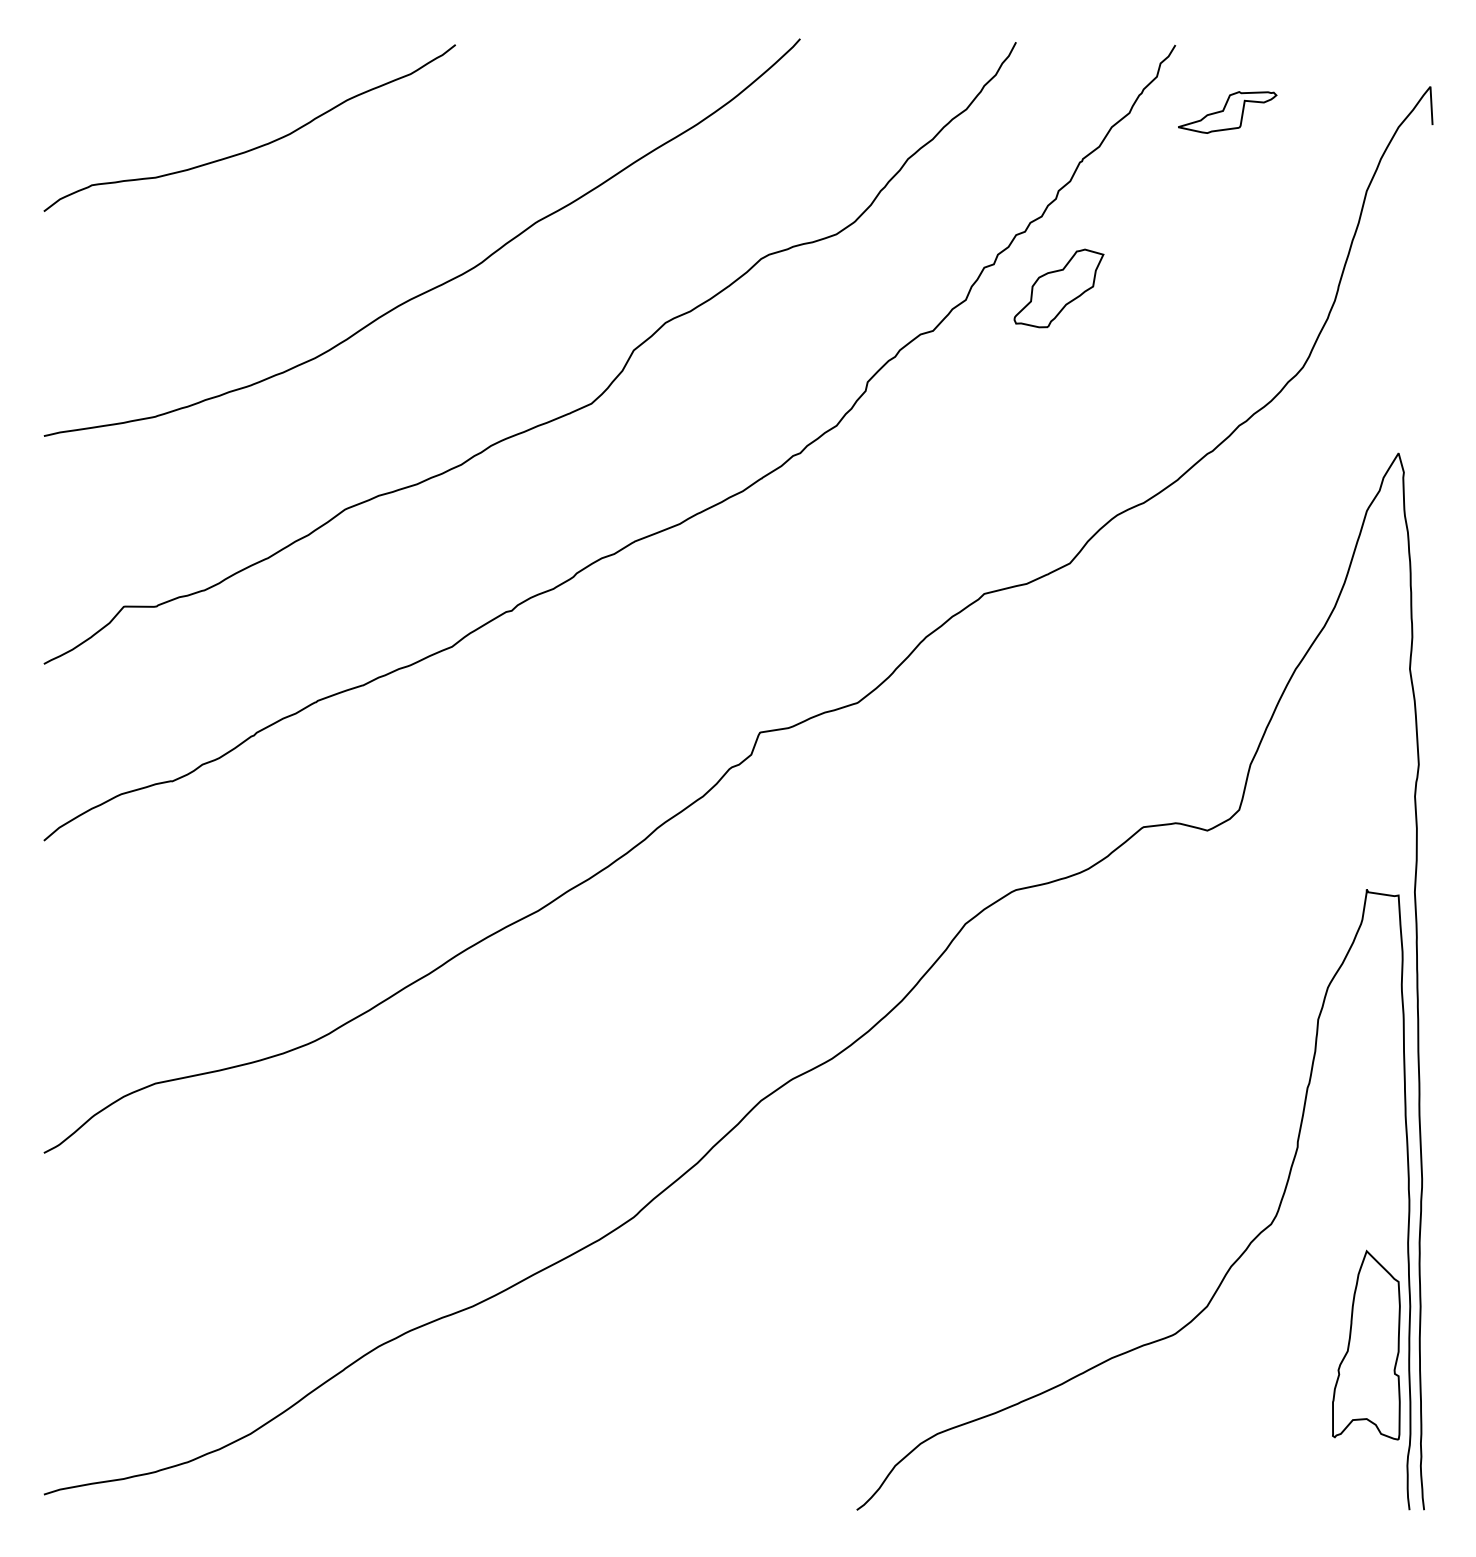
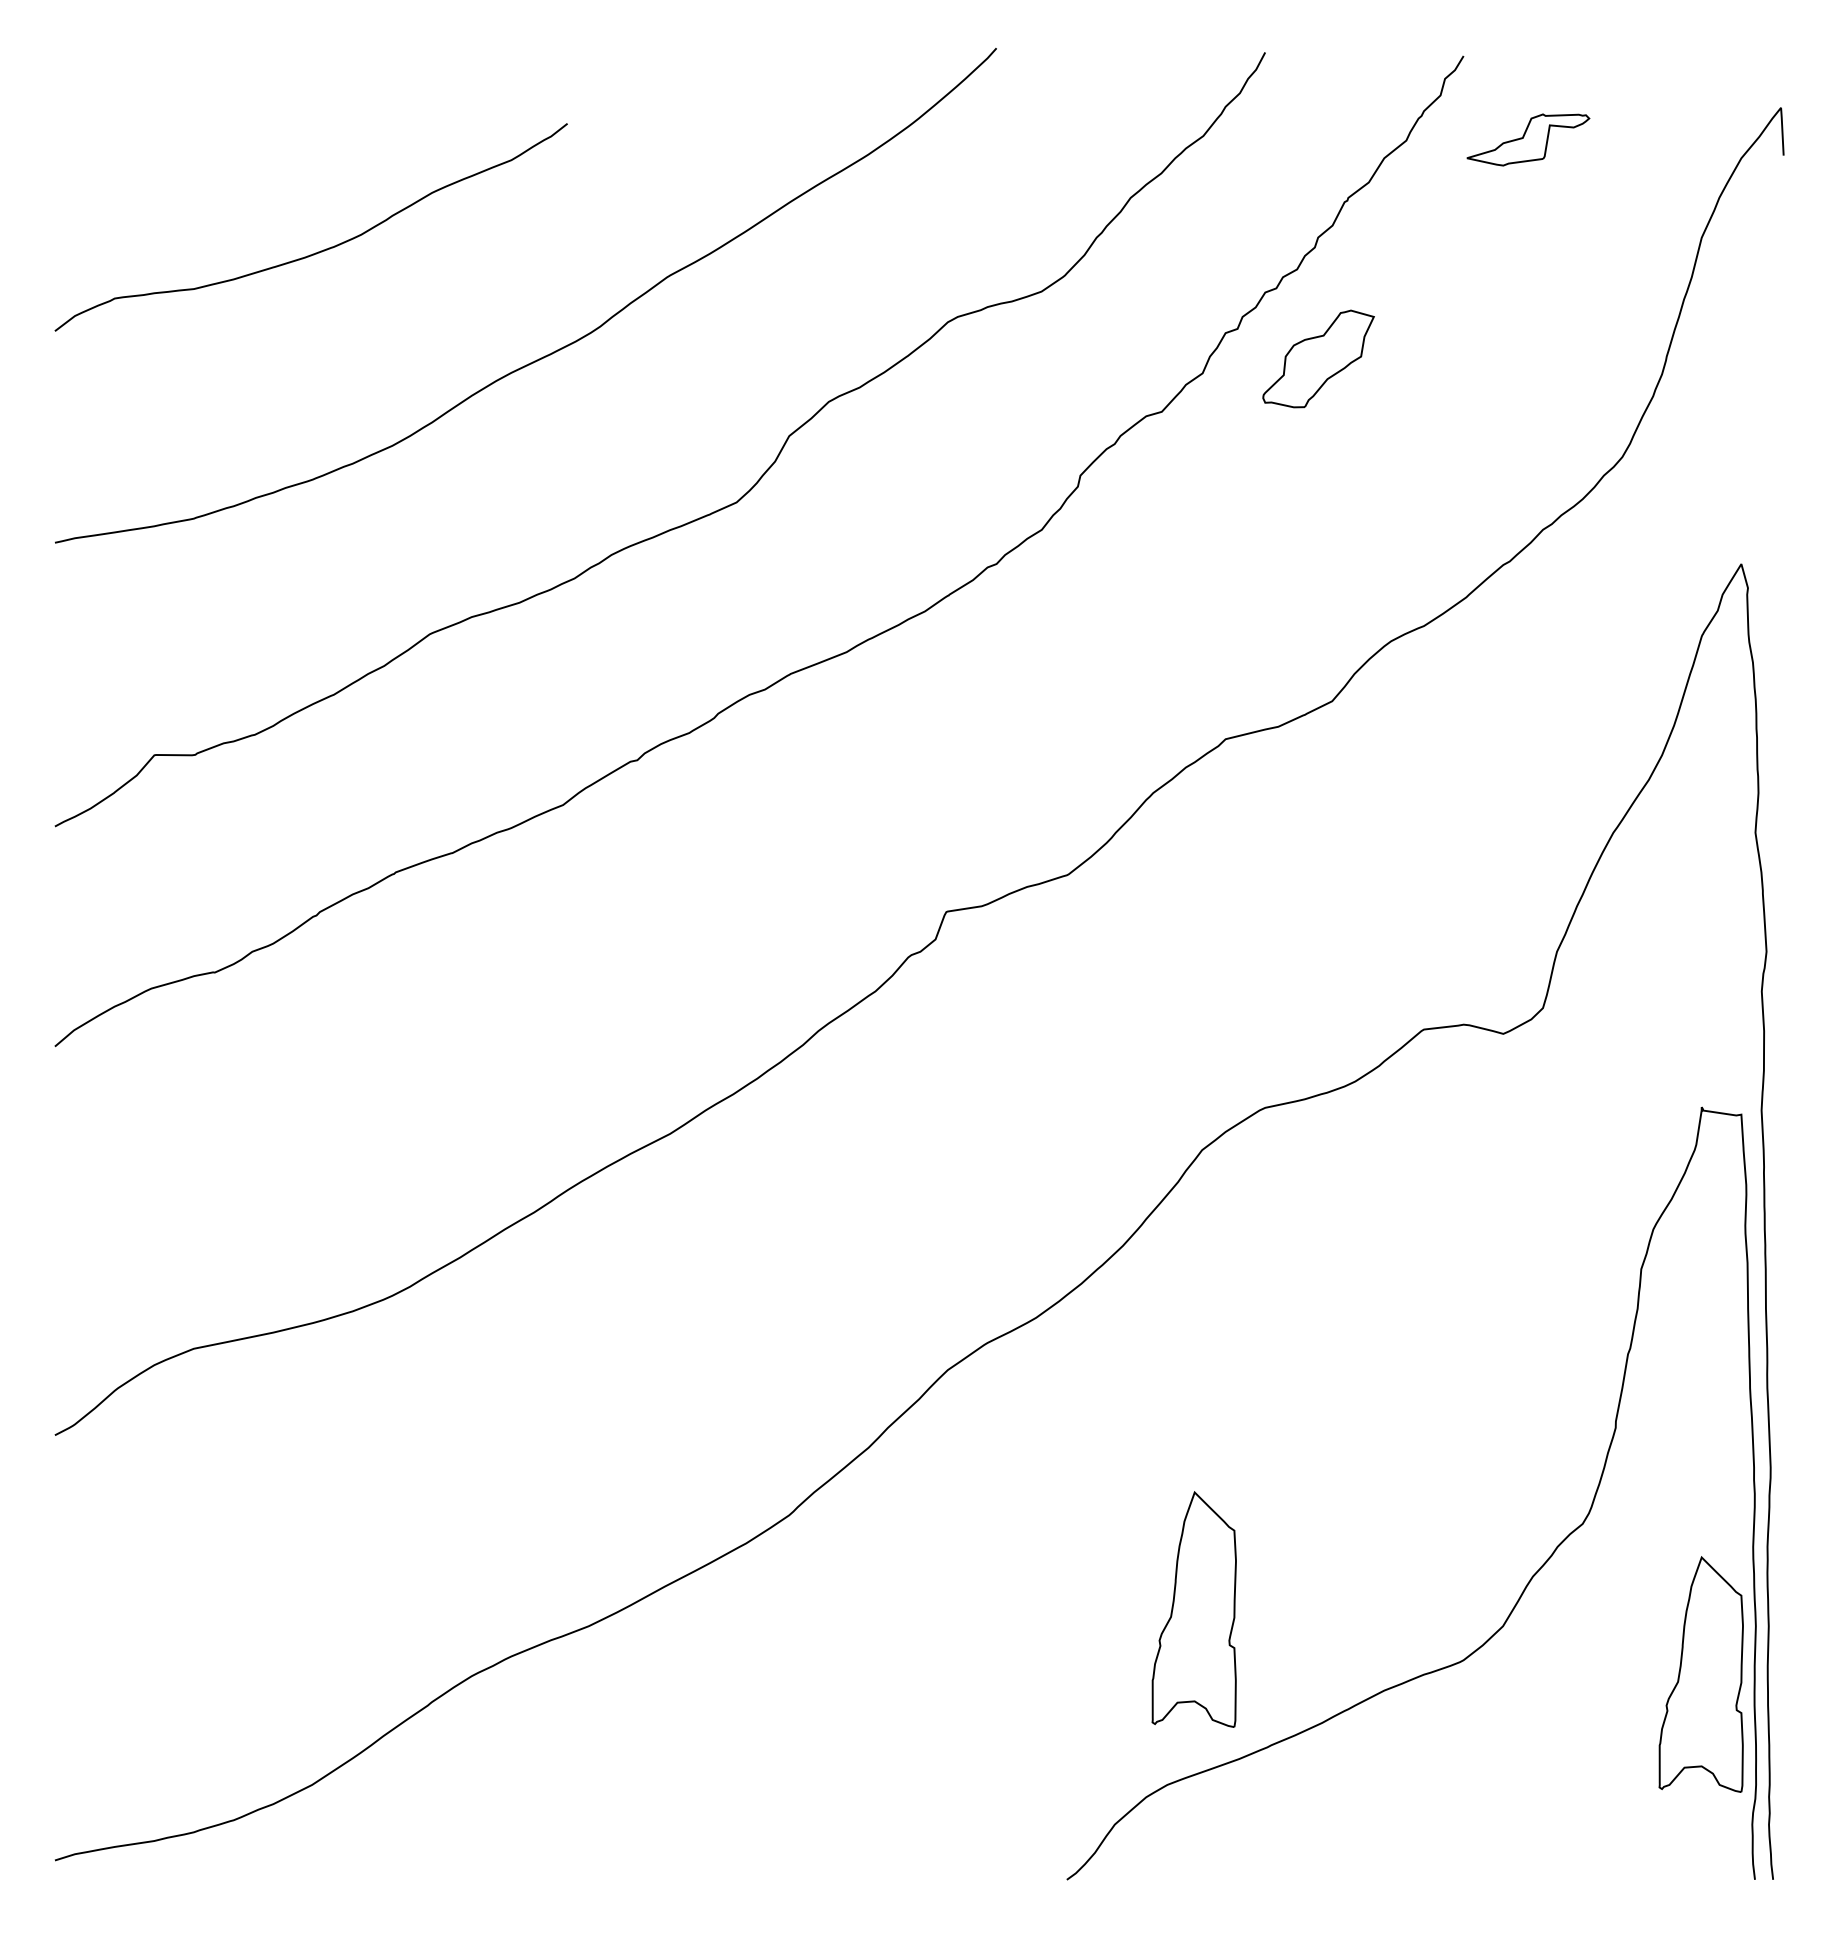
curve: (257, 146) -> (320, 250), moved
part: (958, 1293) -> (1193, 1609), added

